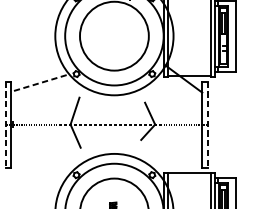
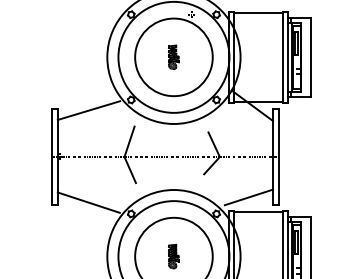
part: (114, 35) -> (173, 56), added
line: (38, 83) -> (88, 110), dashed -> solid
line: (5, 125) -> (51, 157), dashed -> solid
line: (208, 125) -> (279, 157), dashed -> solid
line: (180, 160) -> (248, 197), added
line: (38, 164) -> (88, 202), added

